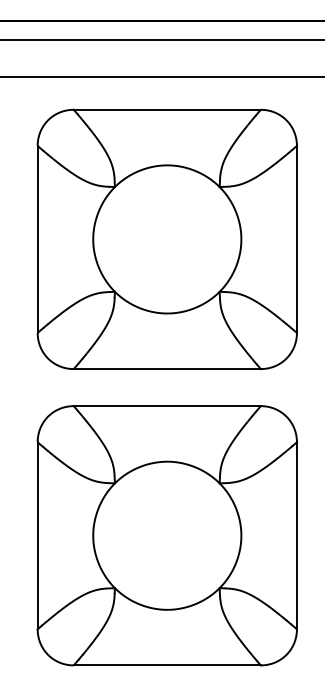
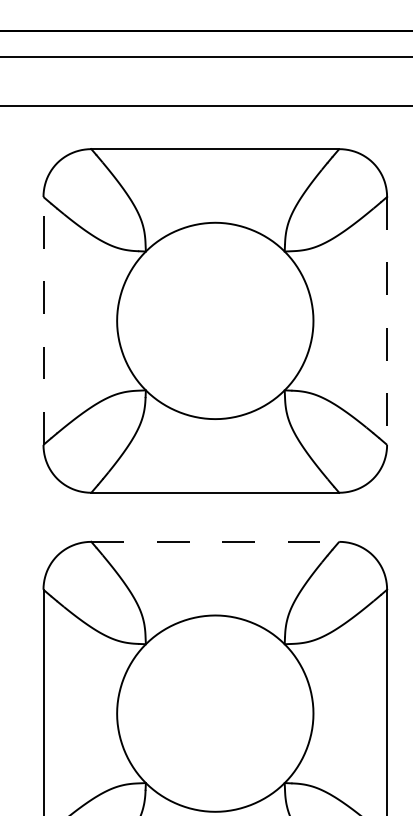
line: (37, 239) -> (43, 321), solid -> dashed
line: (296, 239) -> (386, 321), solid -> dashed
line: (167, 406) -> (215, 542), solid -> dashed

